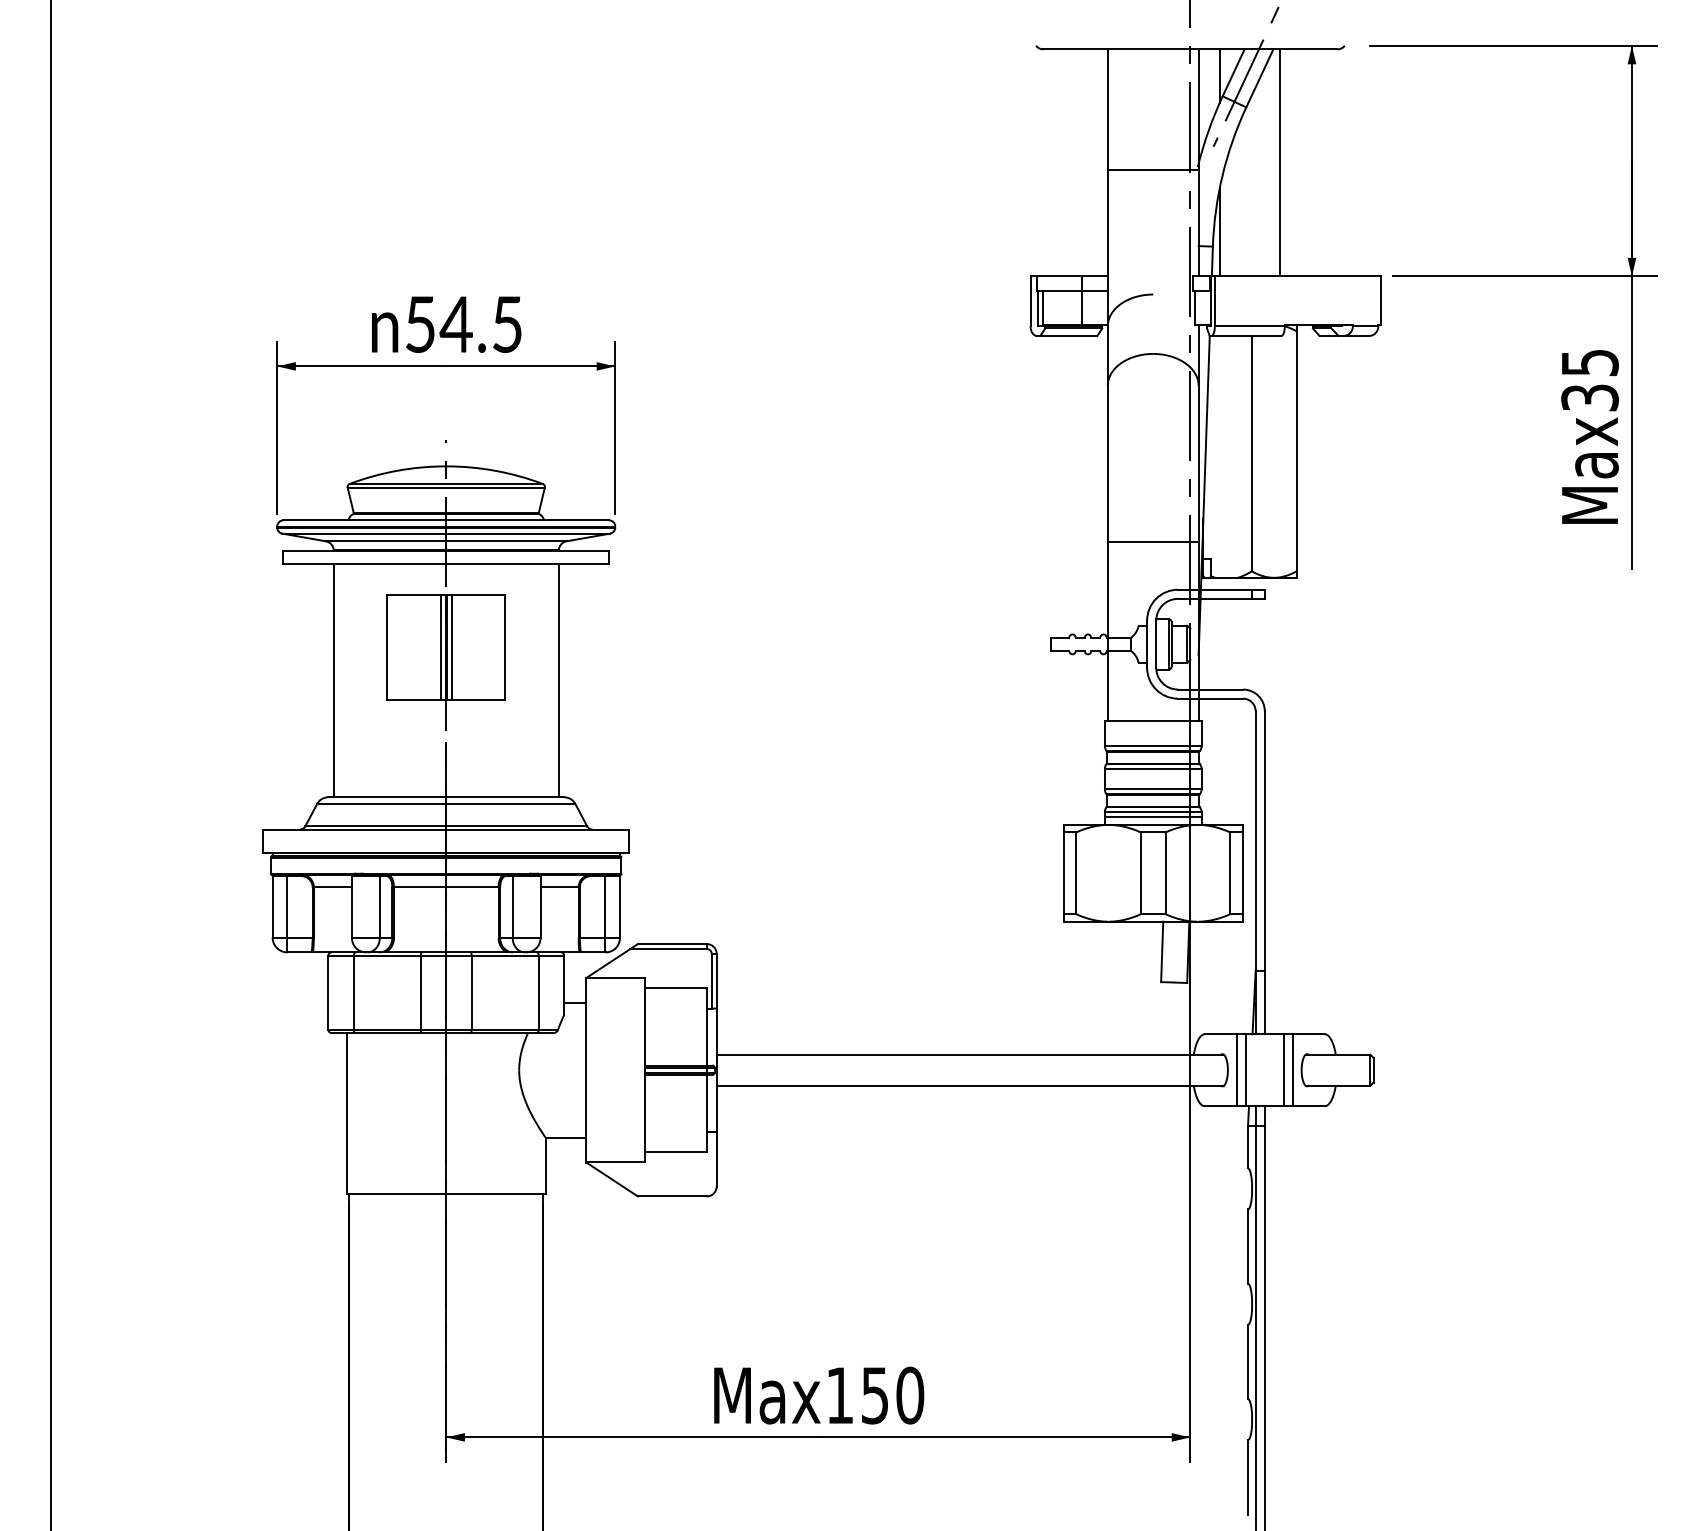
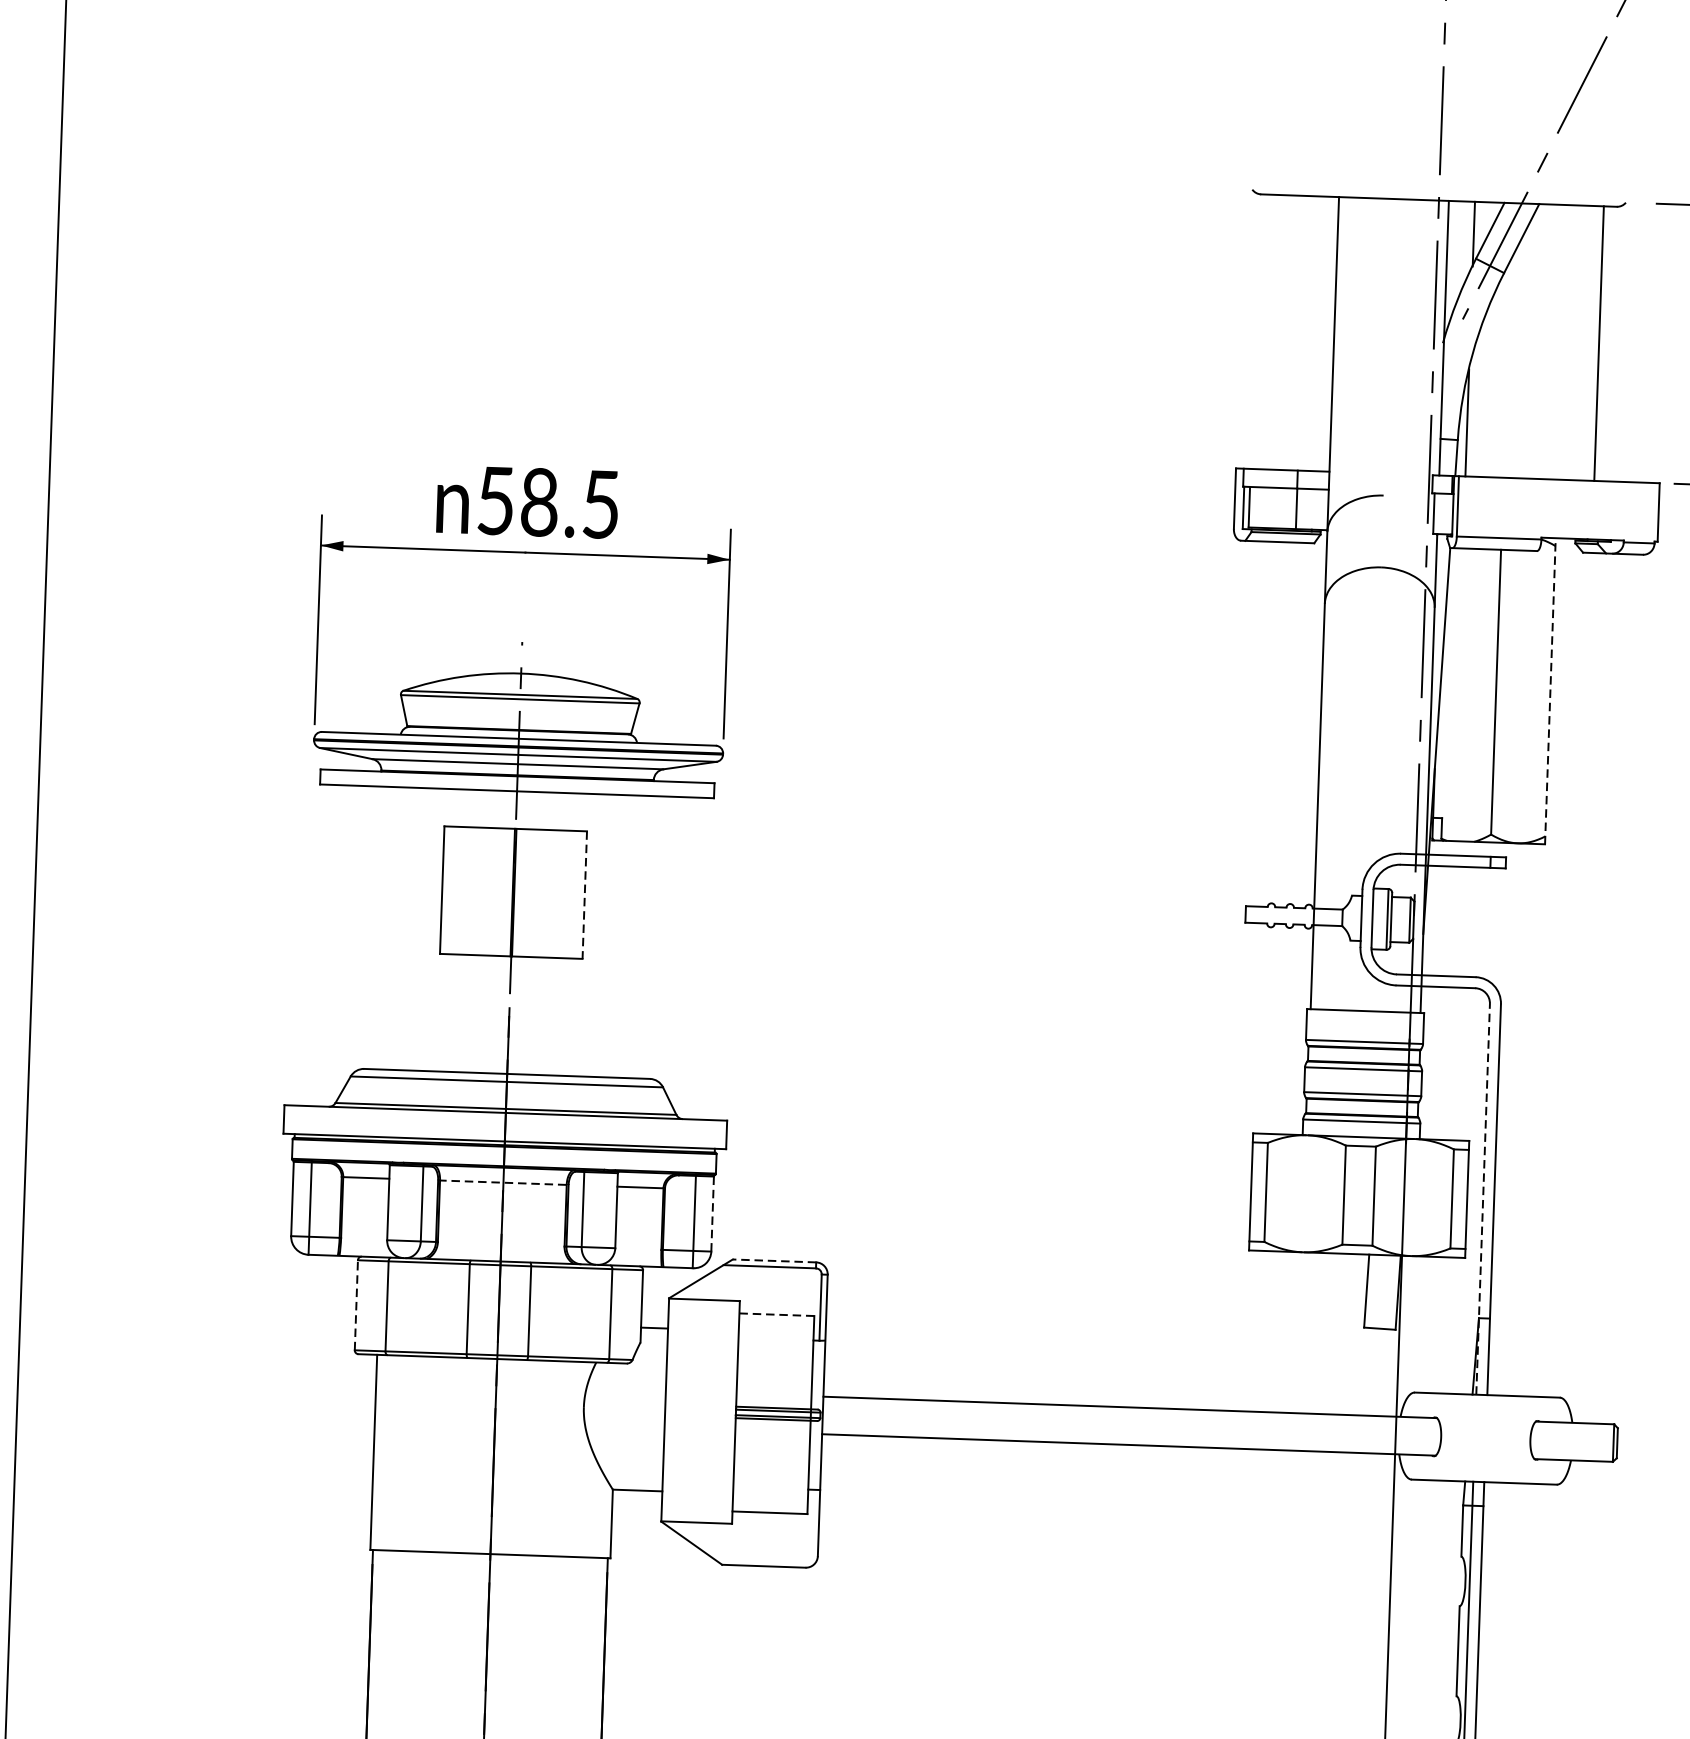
line: (1279, 162) -> (1598, 343), moved
line: (1152, 169) -> (1388, 344), removed
text: (455, 324) -> (538, 502), 54.5 -> 58.5
line: (1296, 451) -> (1550, 691), solid -> dashed
line: (1152, 542) -> (1372, 795), removed
line: (440, 647) -> (506, 892), removed
line: (451, 647) -> (519, 892), removed
line: (505, 647) -> (585, 895), solid -> dashed
line: (333, 680) -> (375, 927), removed
line: (558, 680) -> (647, 937), removed
line: (1152, 817) -> (1360, 1128), removed
line: (1255, 872) -> (1482, 1199), solid -> dashed
line: (446, 887) -> (503, 1182), solid -> dashed
line: (619, 907) -> (712, 1214), solid -> dashed
line: (671, 944) -> (773, 1261), solid -> dashed
line: (675, 988) -> (776, 1314), solid -> dashed
line: (328, 992) -> (356, 1305), solid -> dashed
line: (1237, 1070) -> (1452, 1437), removed
line: (1245, 1070) -> (1462, 1438), removed
line: (1284, 1070) -> (1509, 1439), removed
line: (1292, 1070) -> (1519, 1440), removed

